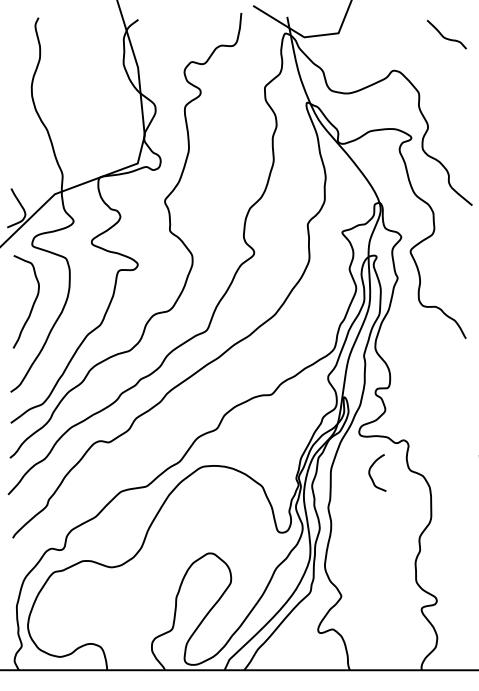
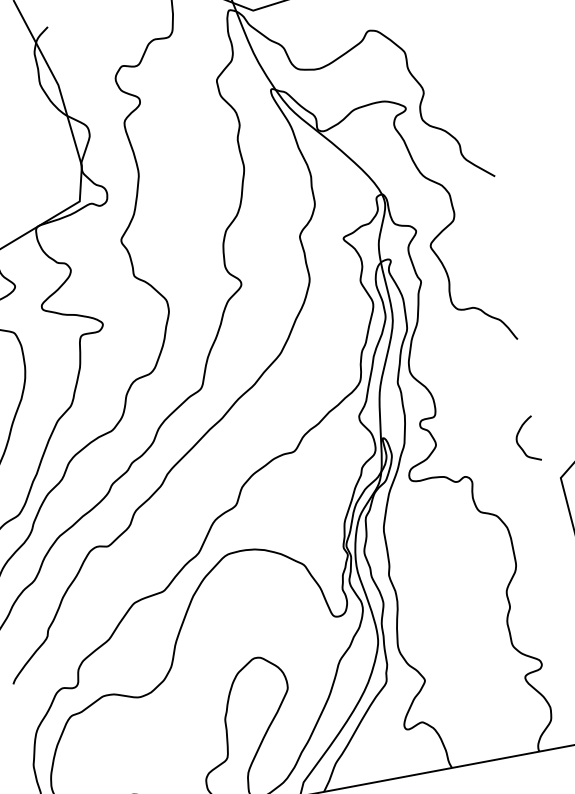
curve: (370, 472) -> (518, 440), moved

